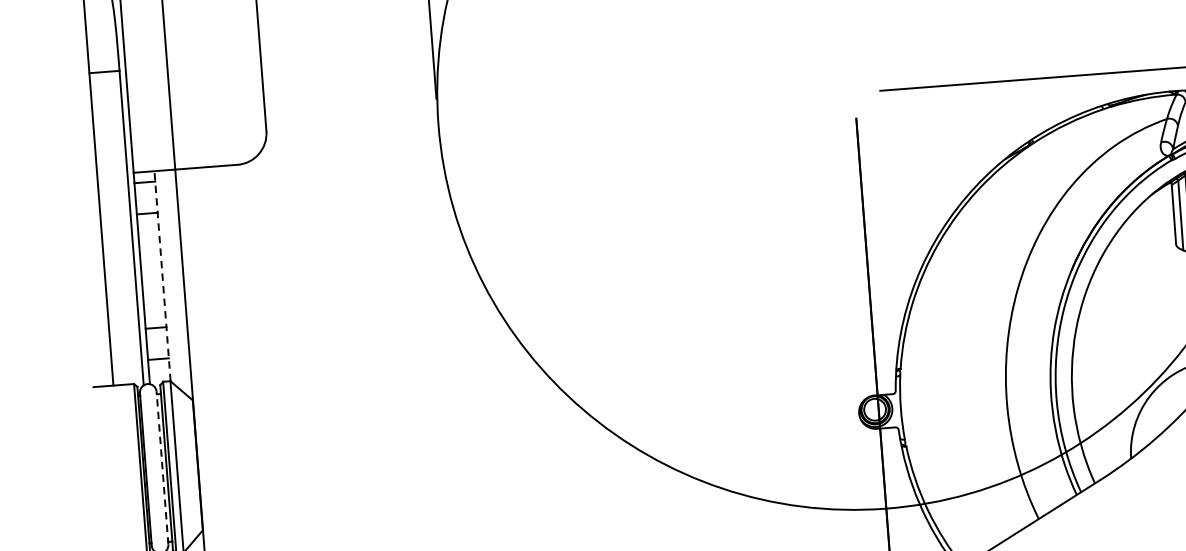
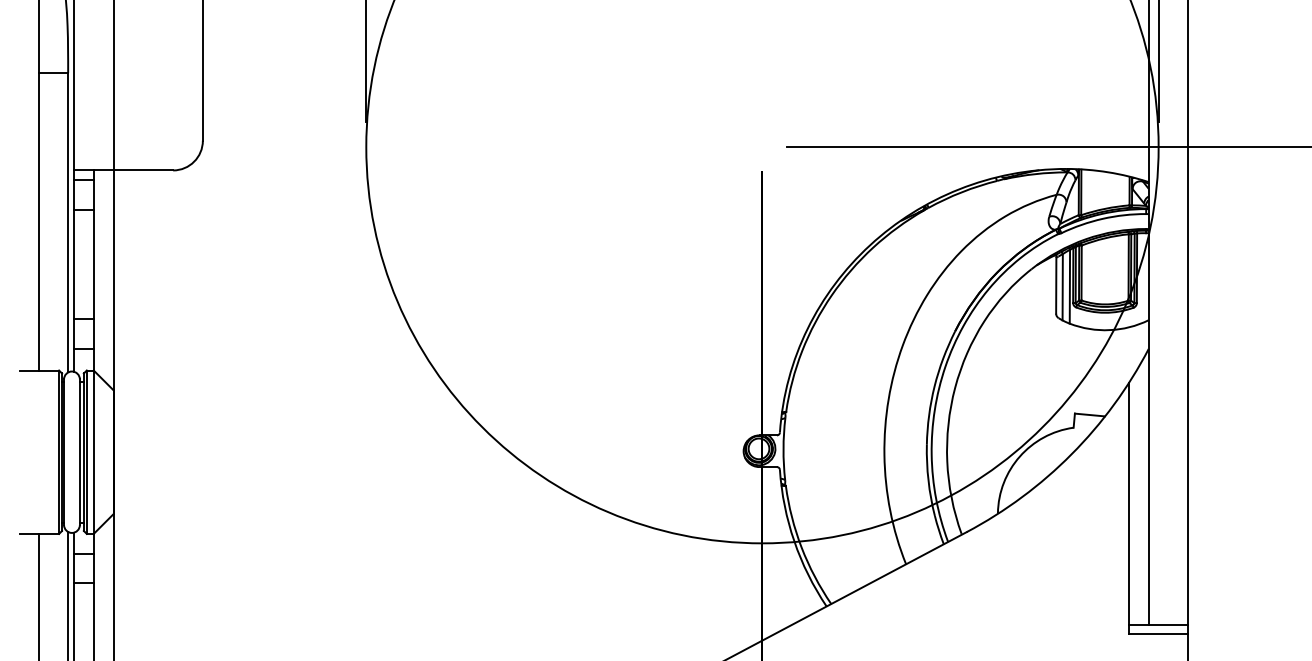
line: (162, 275) -> (93, 269), dashed -> solid
line: (162, 468) -> (79, 452), dashed -> solid

